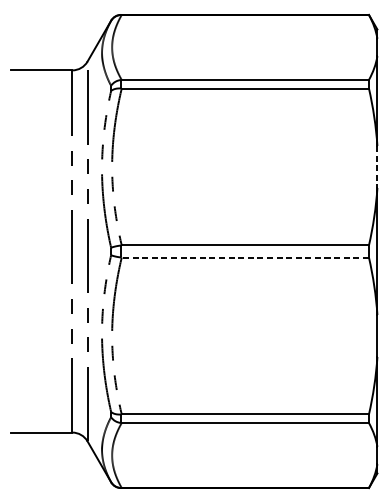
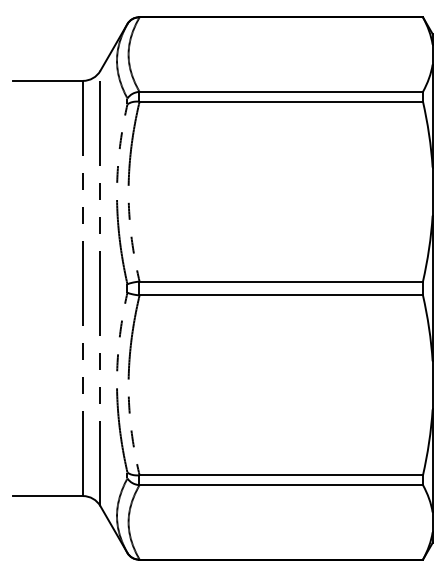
line: (377, 167) -> (432, 192), dashed -> solid
line: (245, 257) -> (281, 295), dashed -> solid

